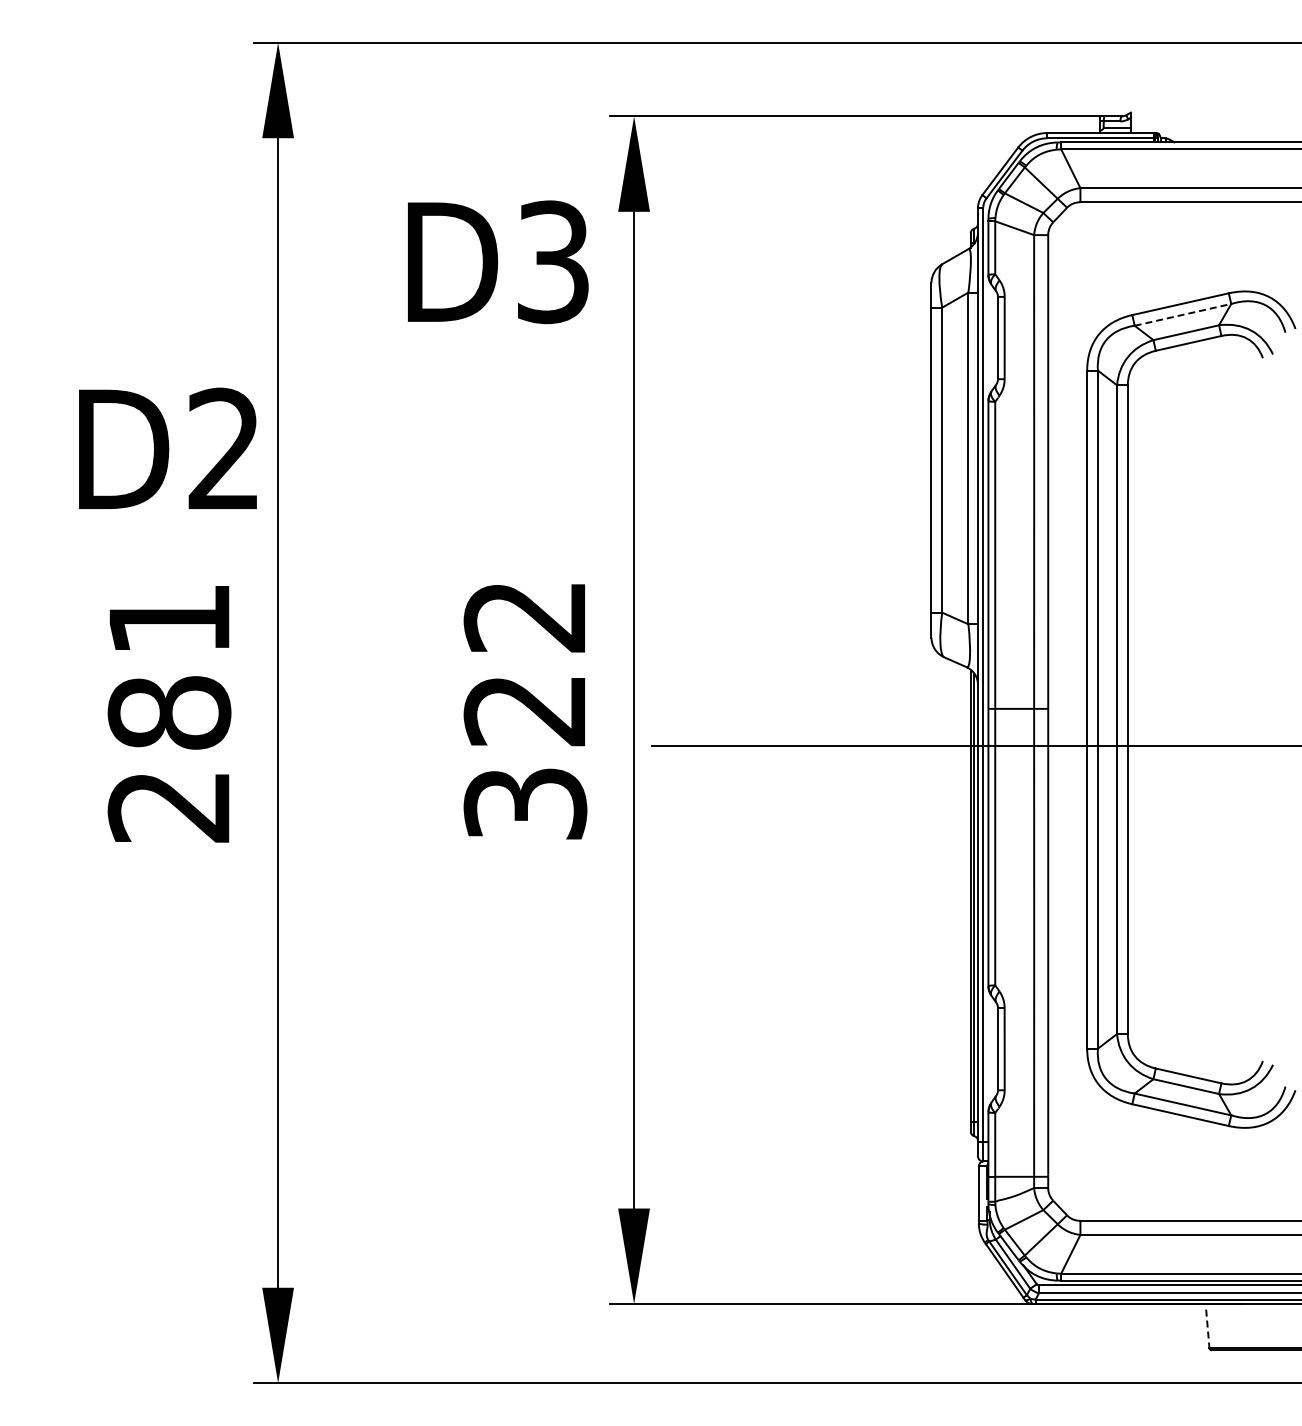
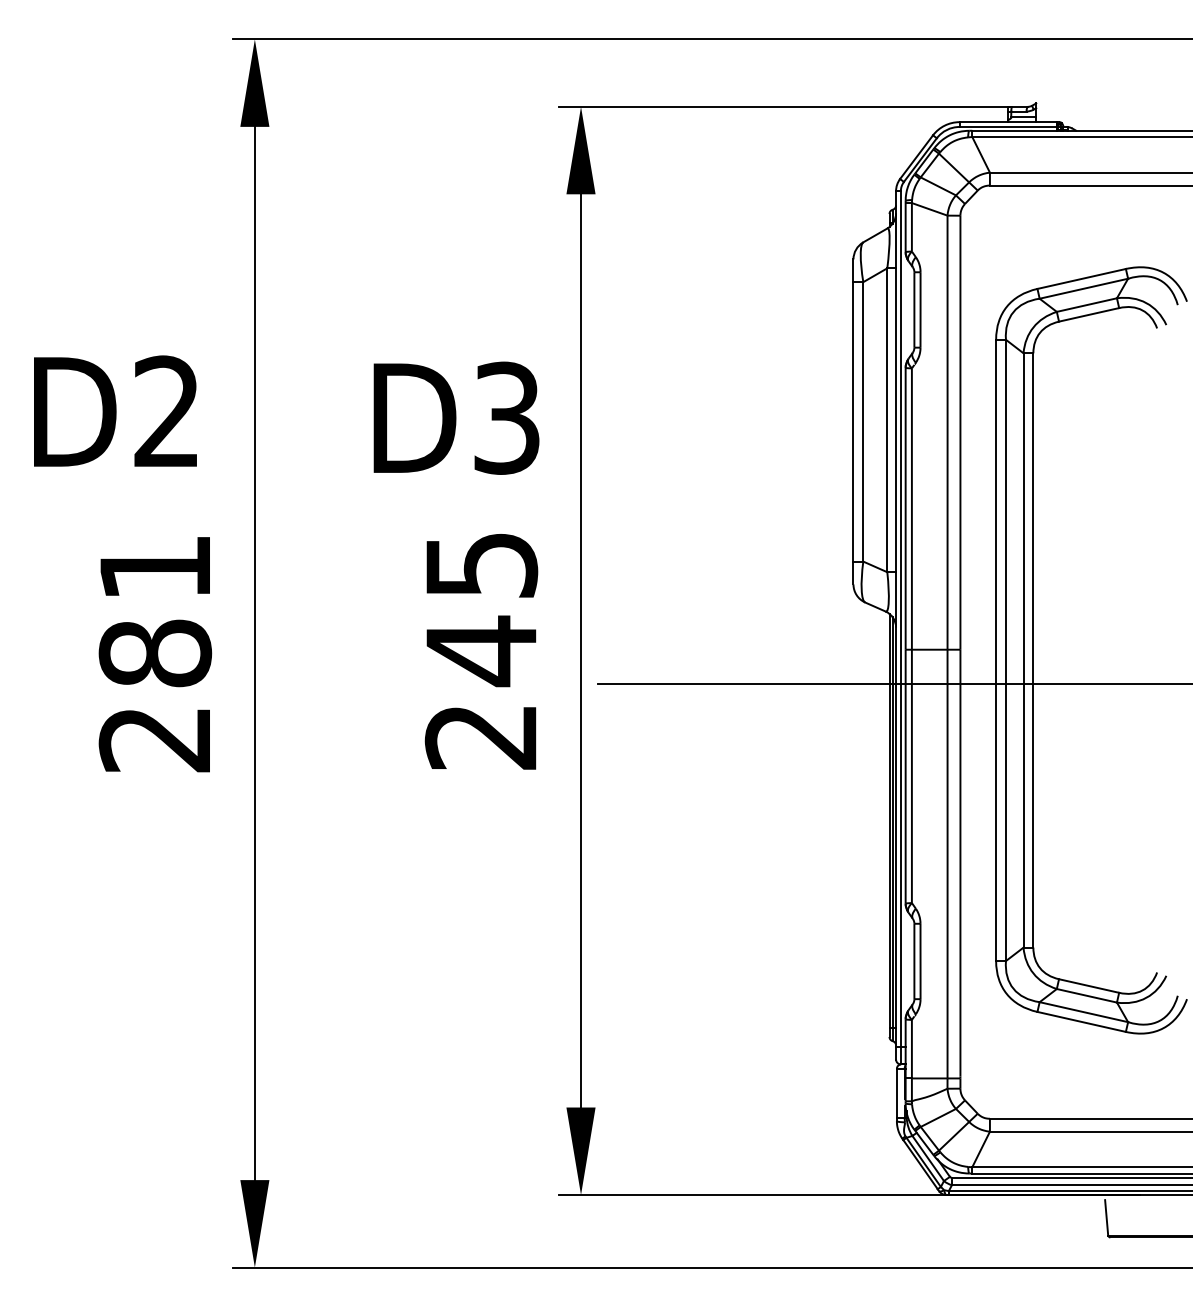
text: (498, 262) -> (456, 418), moved
line: (1183, 314) -> (1084, 288), dashed -> solid
text: (167, 447) -> (115, 410), moved
text: (525, 710) -> (481, 651), 322 -> 245
line: (1207, 1329) -> (1106, 1218), dashed -> solid

